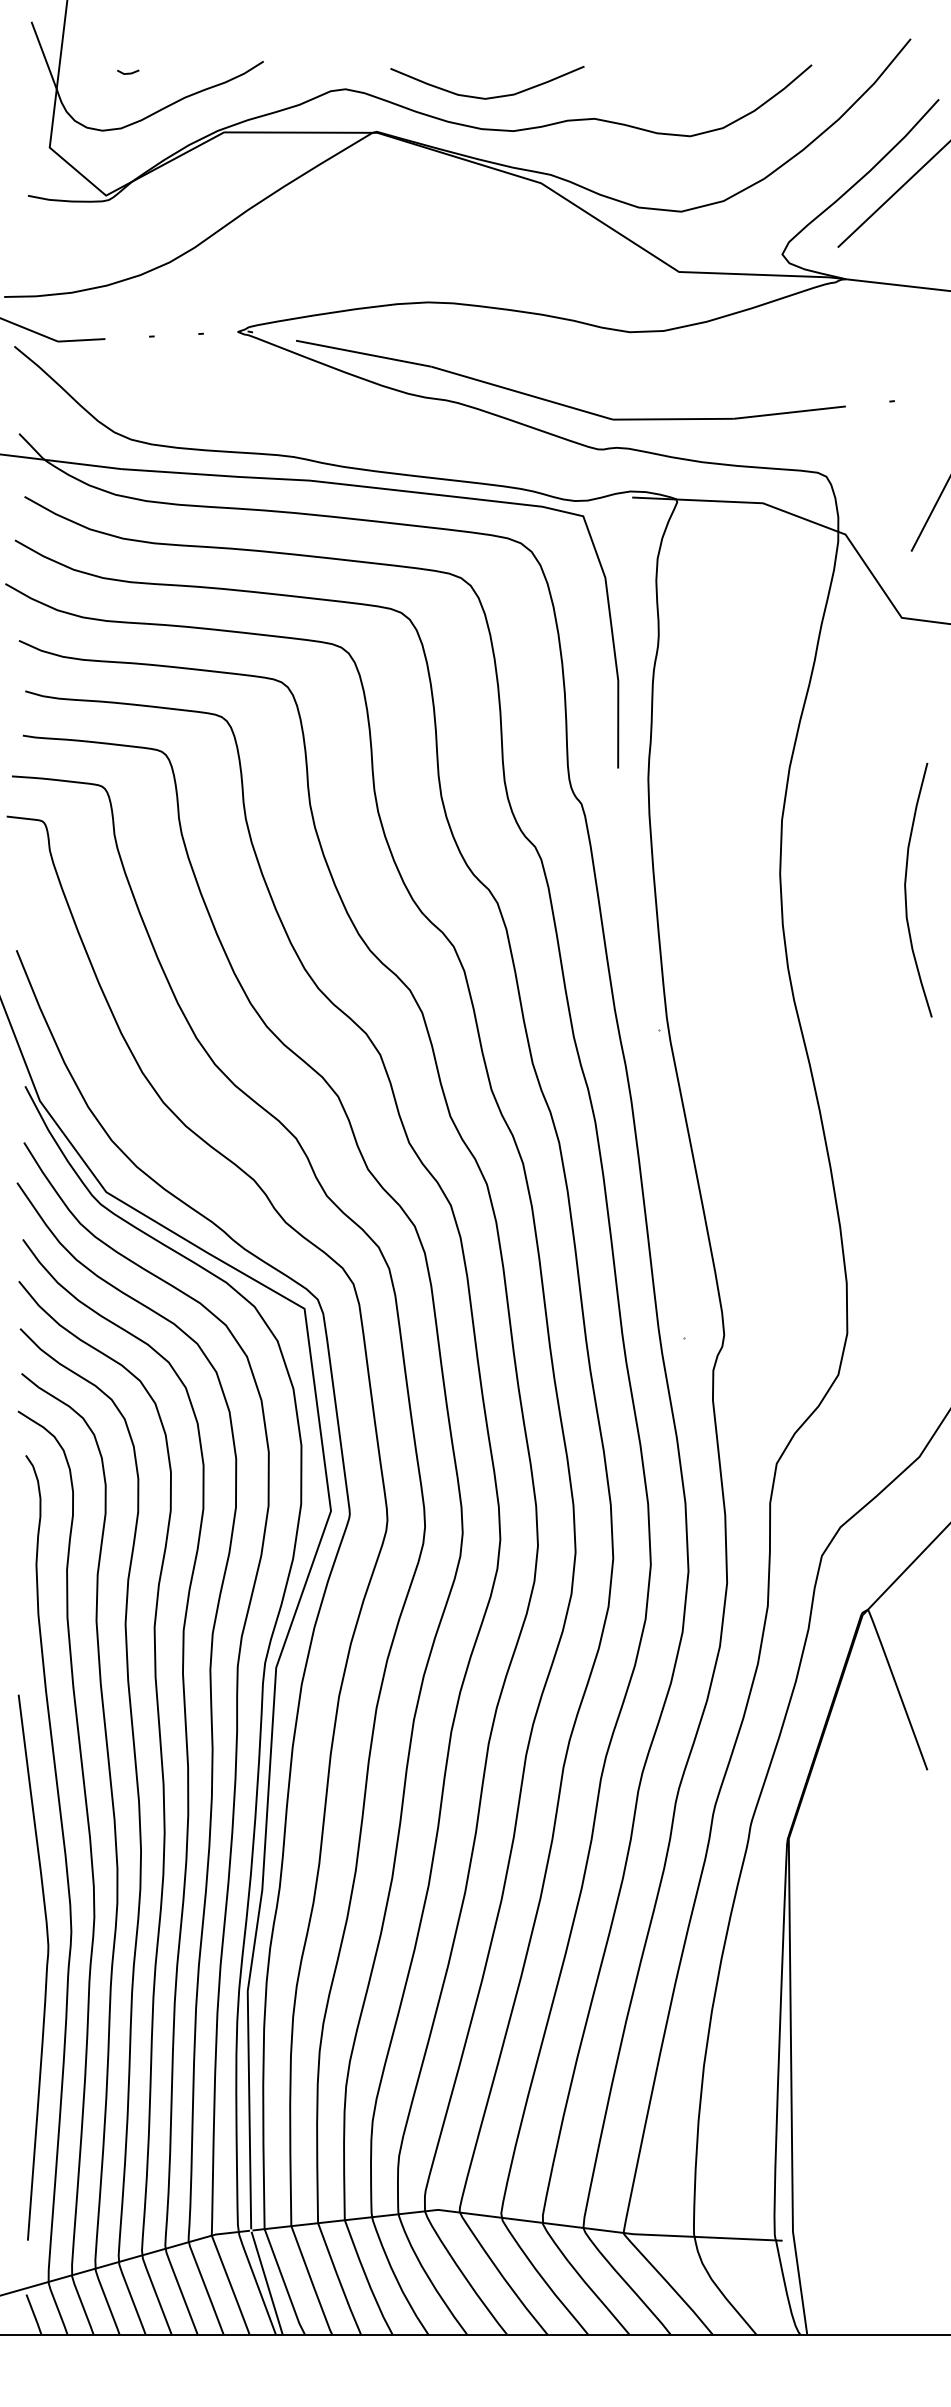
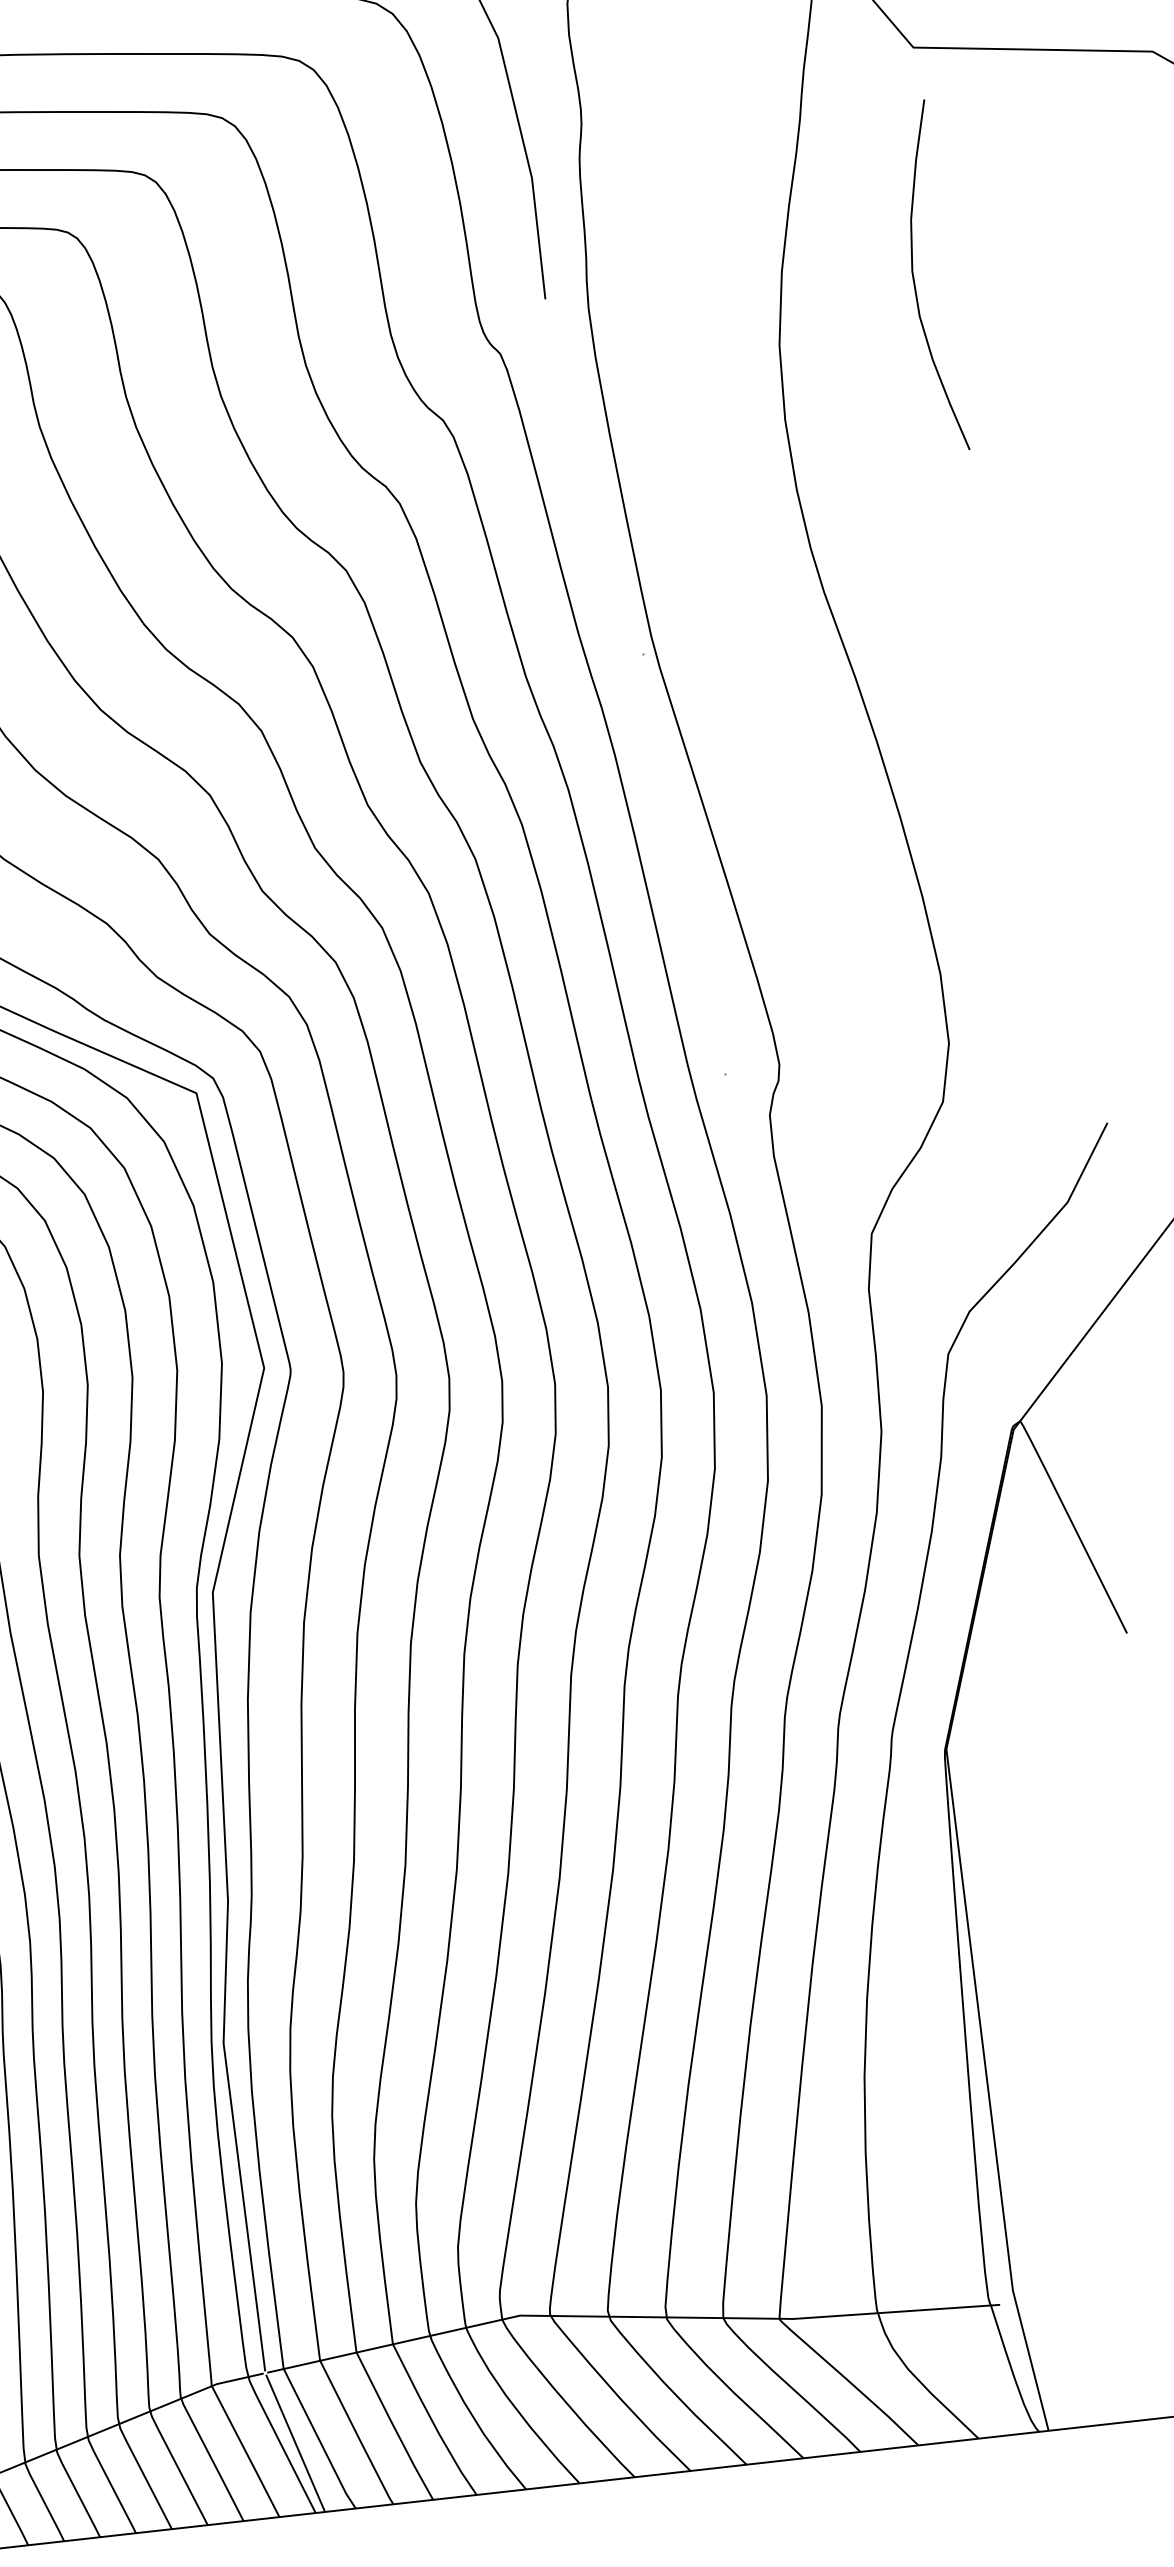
curve: (906, 889) -> (914, 277), moved

